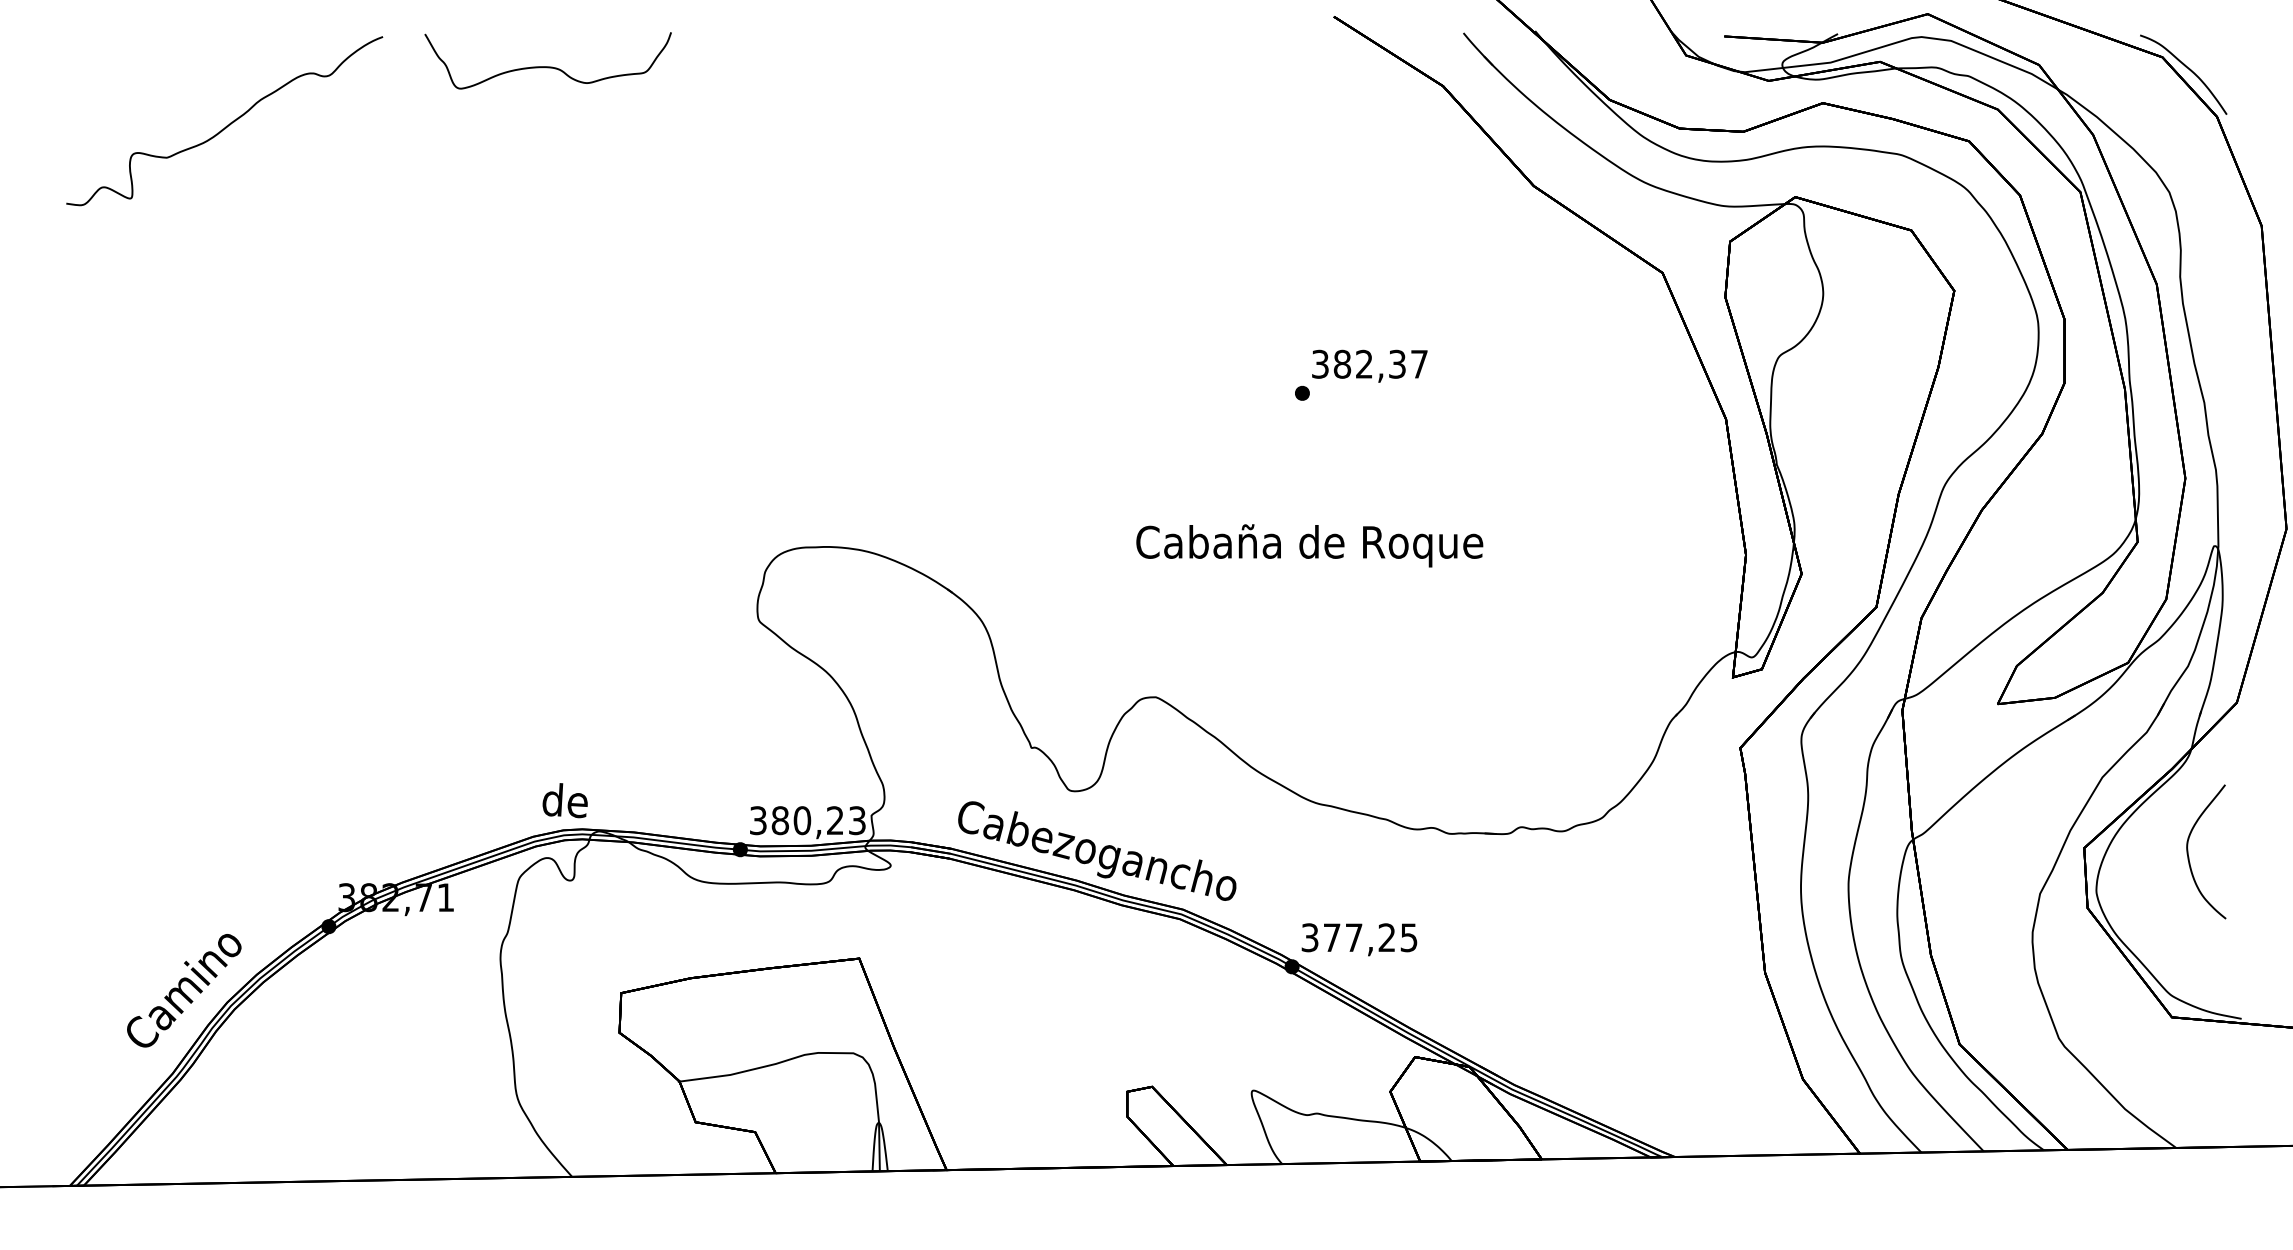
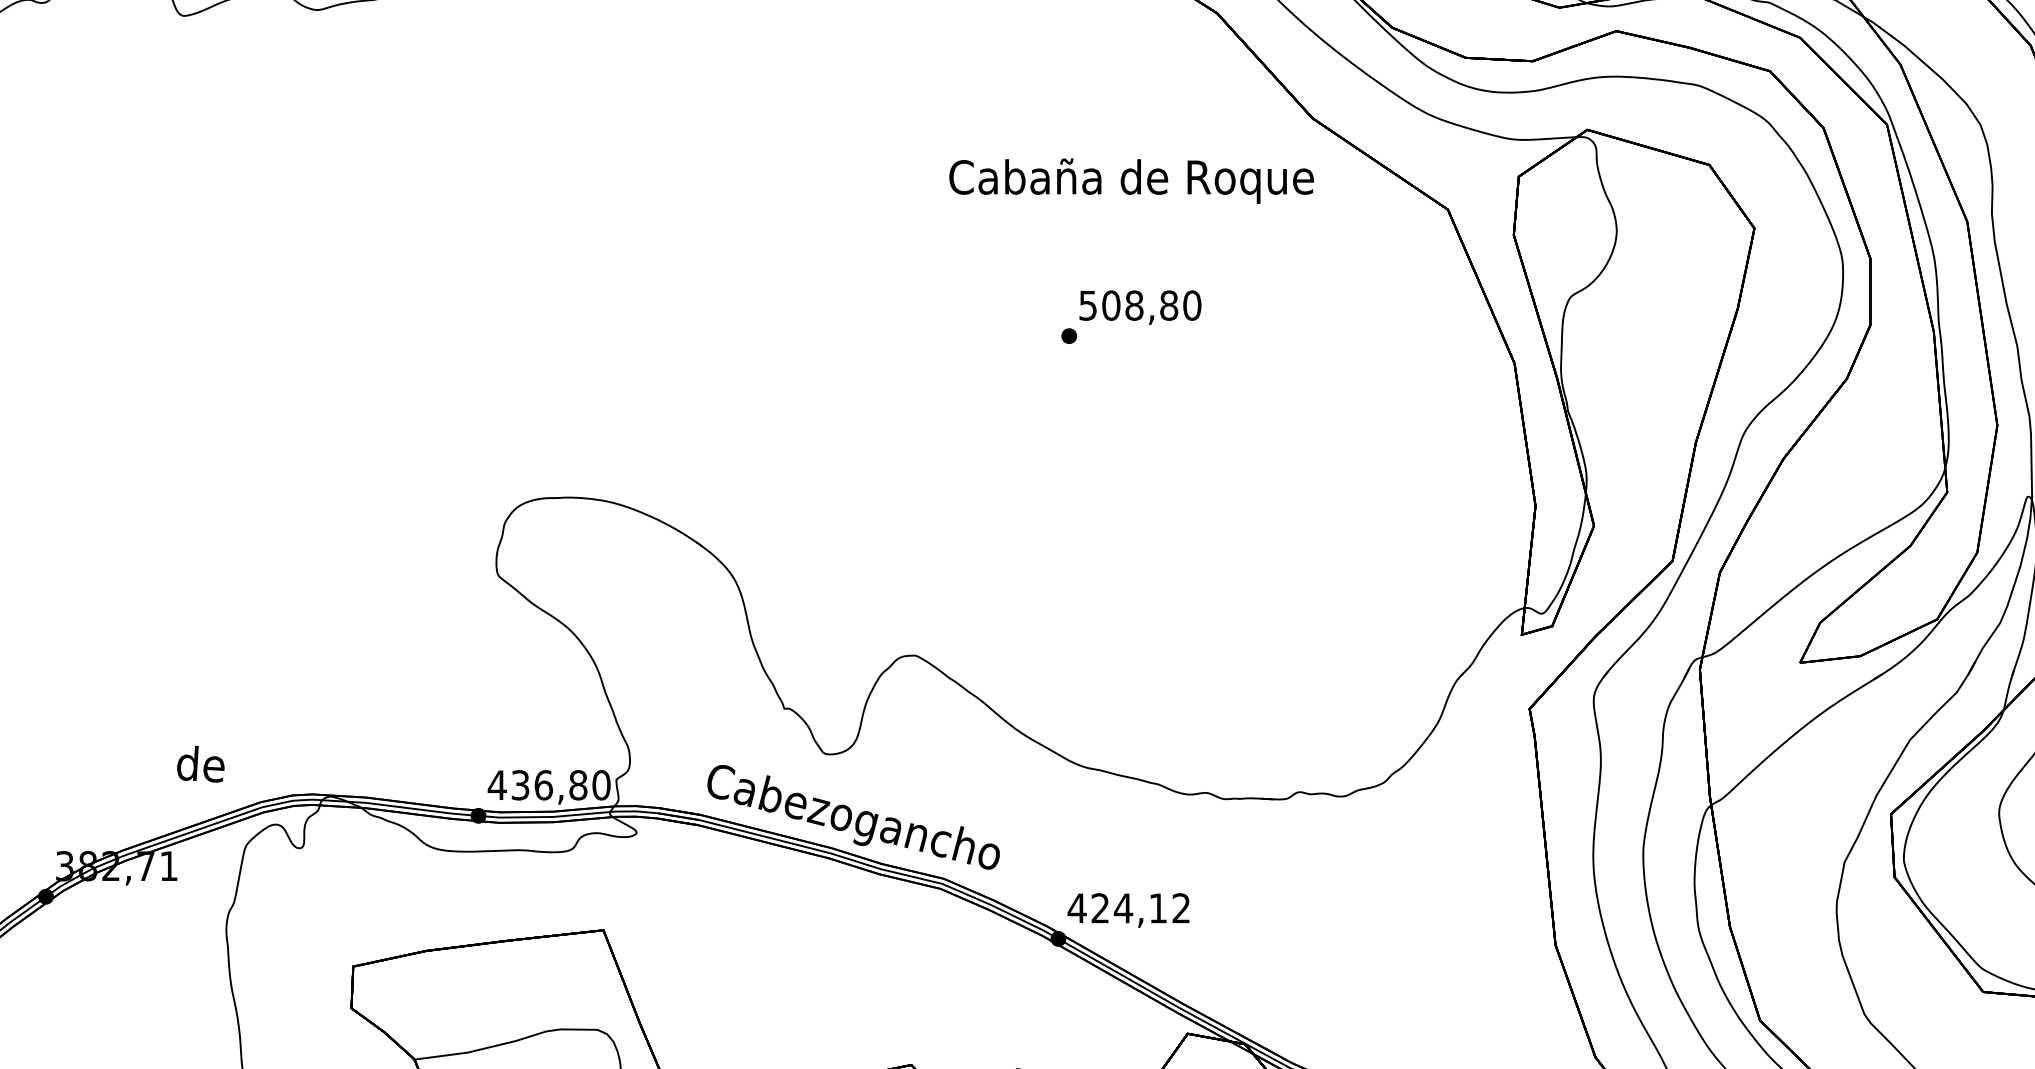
text: (1370, 363) -> (1140, 304), 382,37 -> 508,80
text: (1309, 545) -> (1131, 180), moved
text: (564, 800) -> (200, 764), moved
text: (807, 820) -> (549, 785), 380,23 -> 436,80
text: (1358, 937) -> (1128, 908), 377,25 -> 424,12

